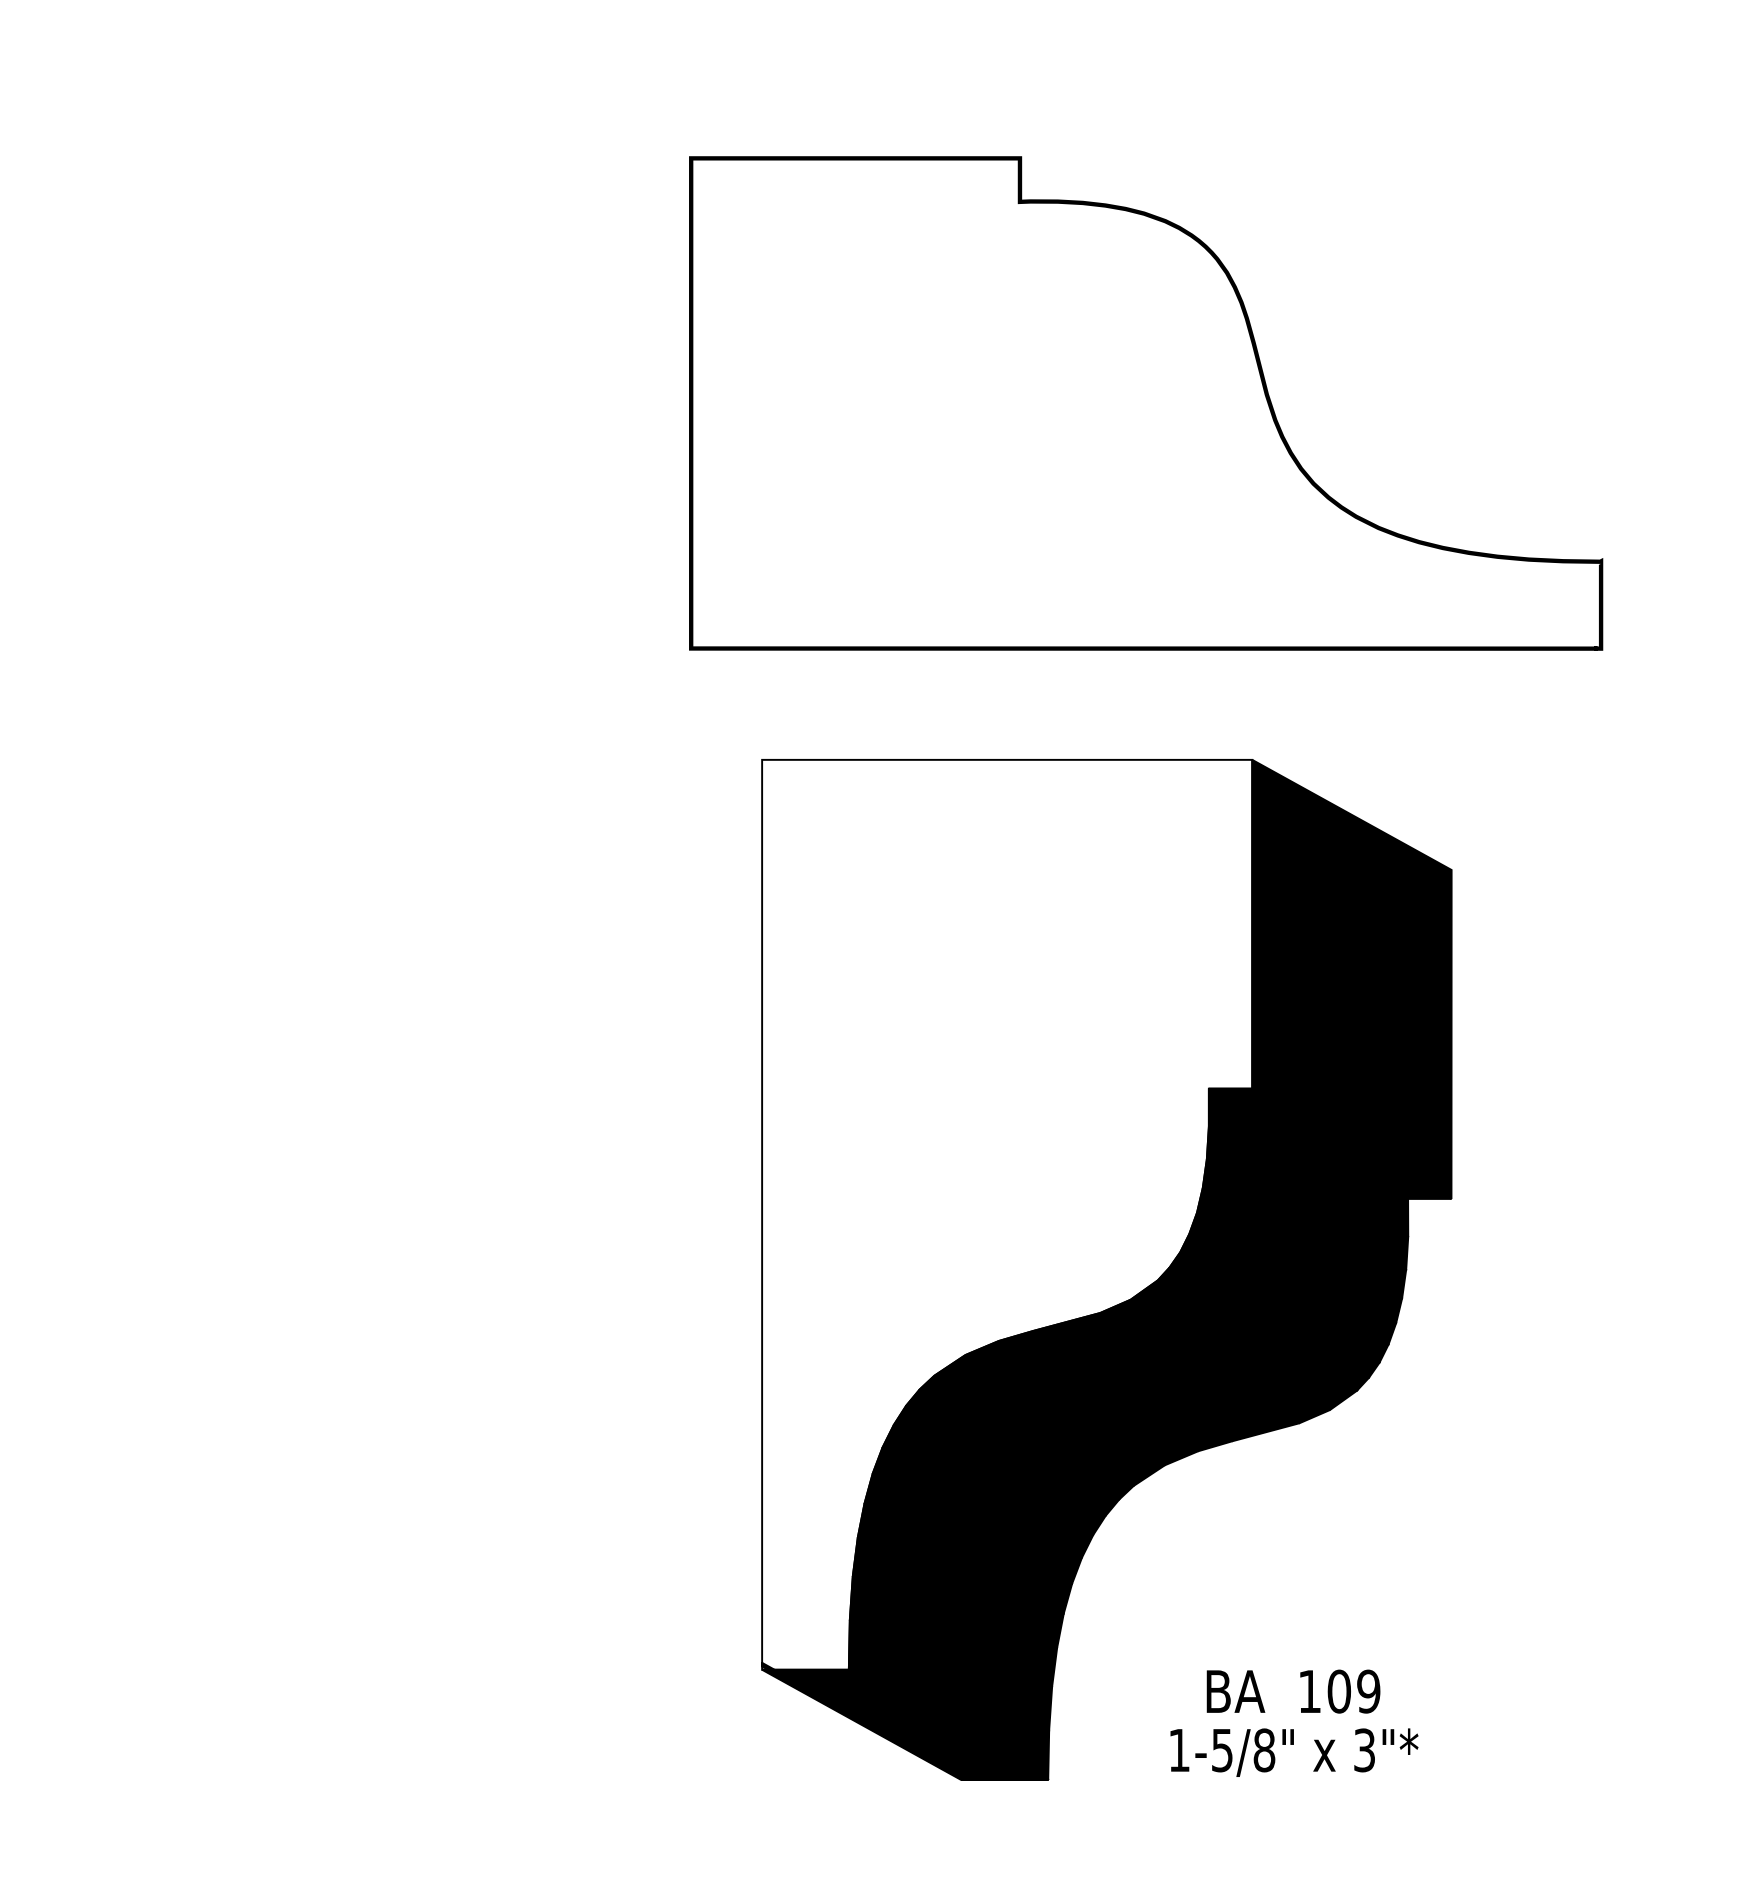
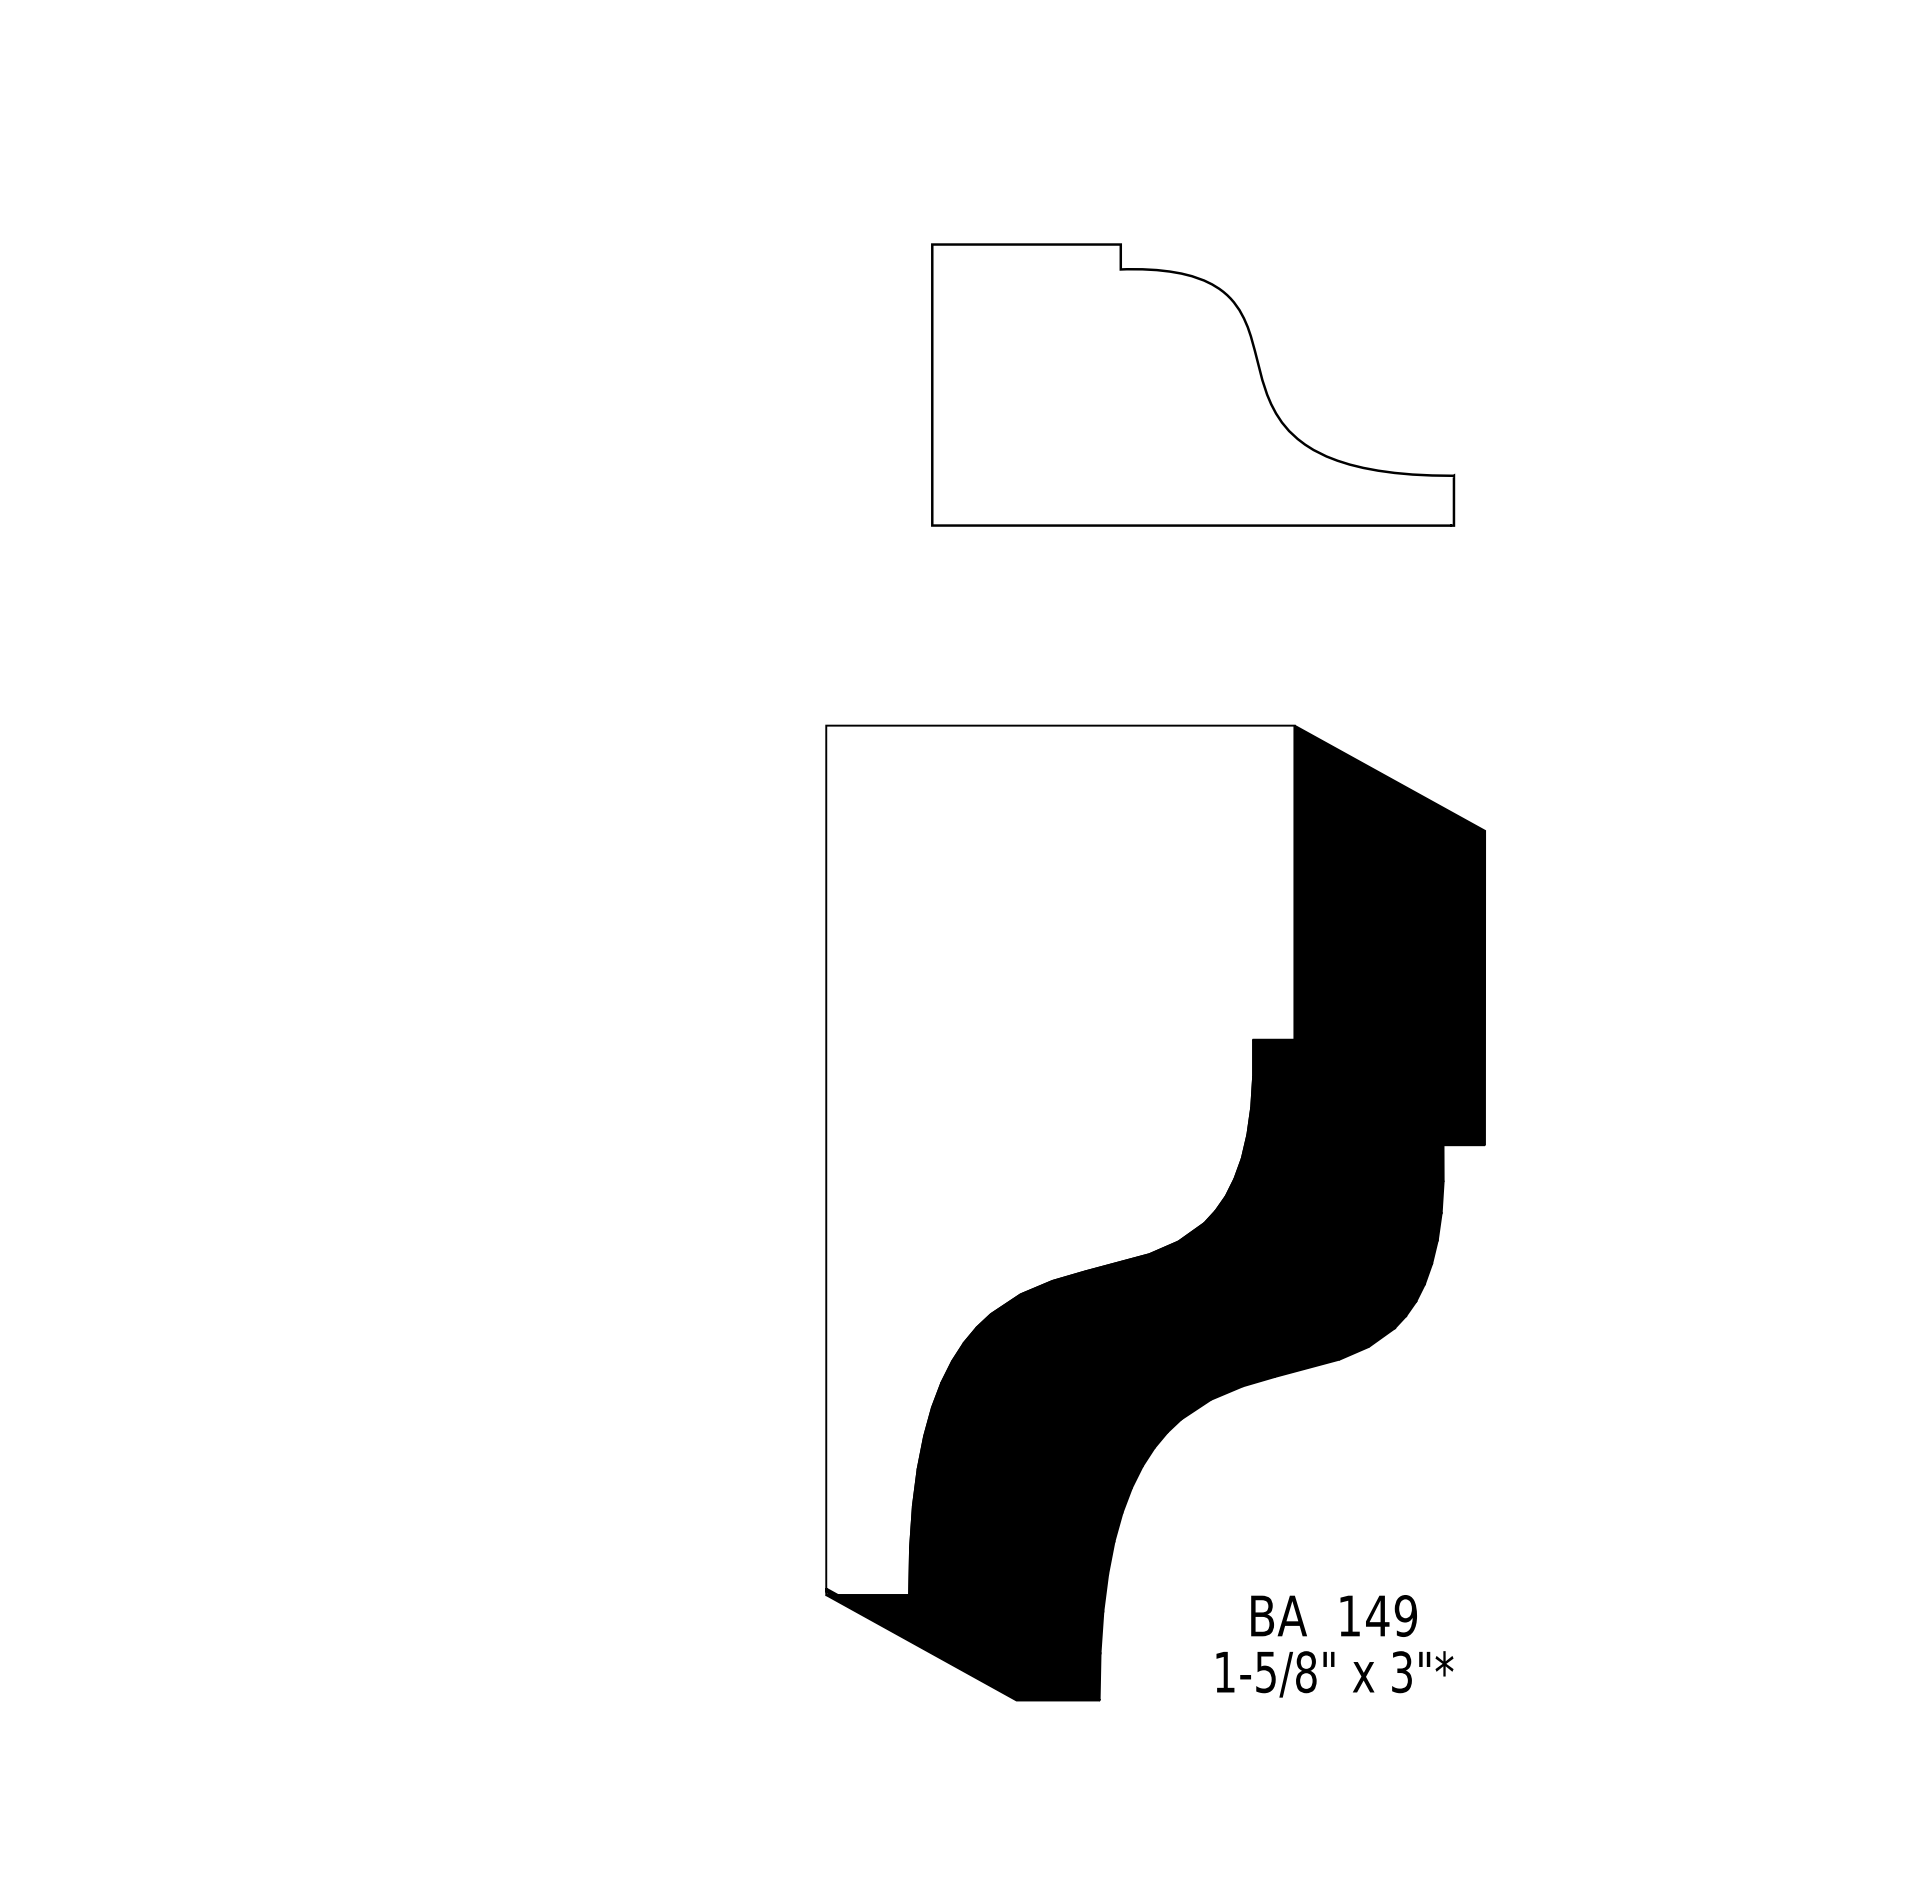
part: (1145, 402) -> (1192, 384), size x0.6
text: (1339, 1691) -> (1377, 1615), 109 -> 149

